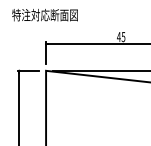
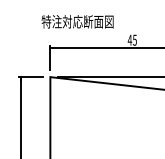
text: (44, 15) -> (77, 22), moved

